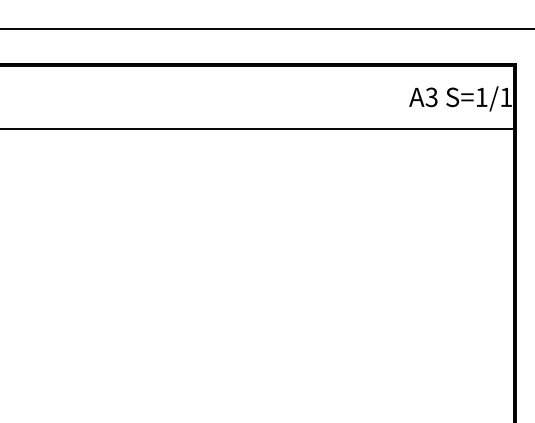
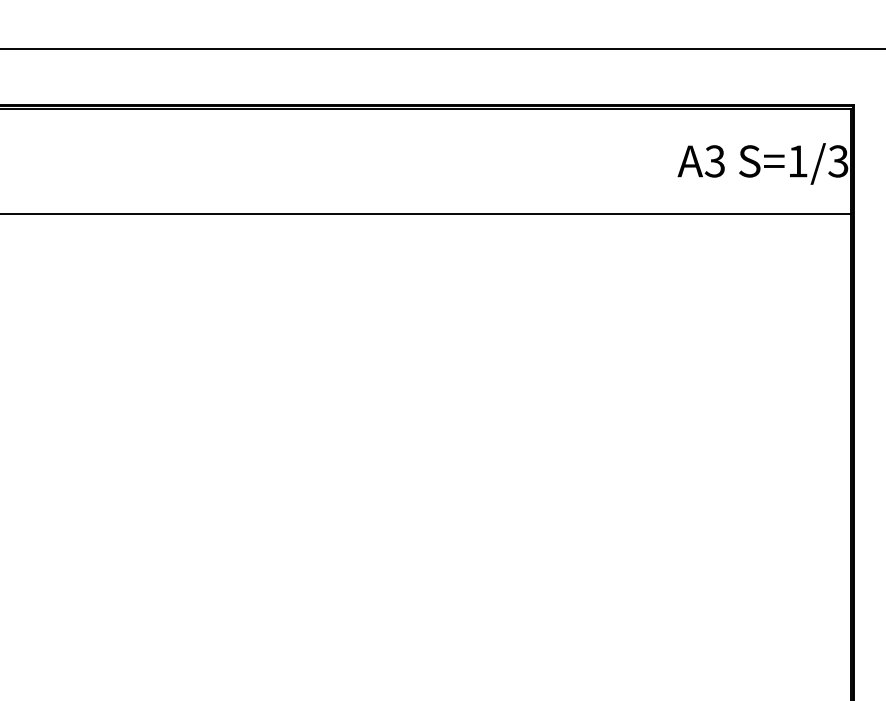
text: (505, 97) -> (837, 161), S=1/1 -> S=1/3

